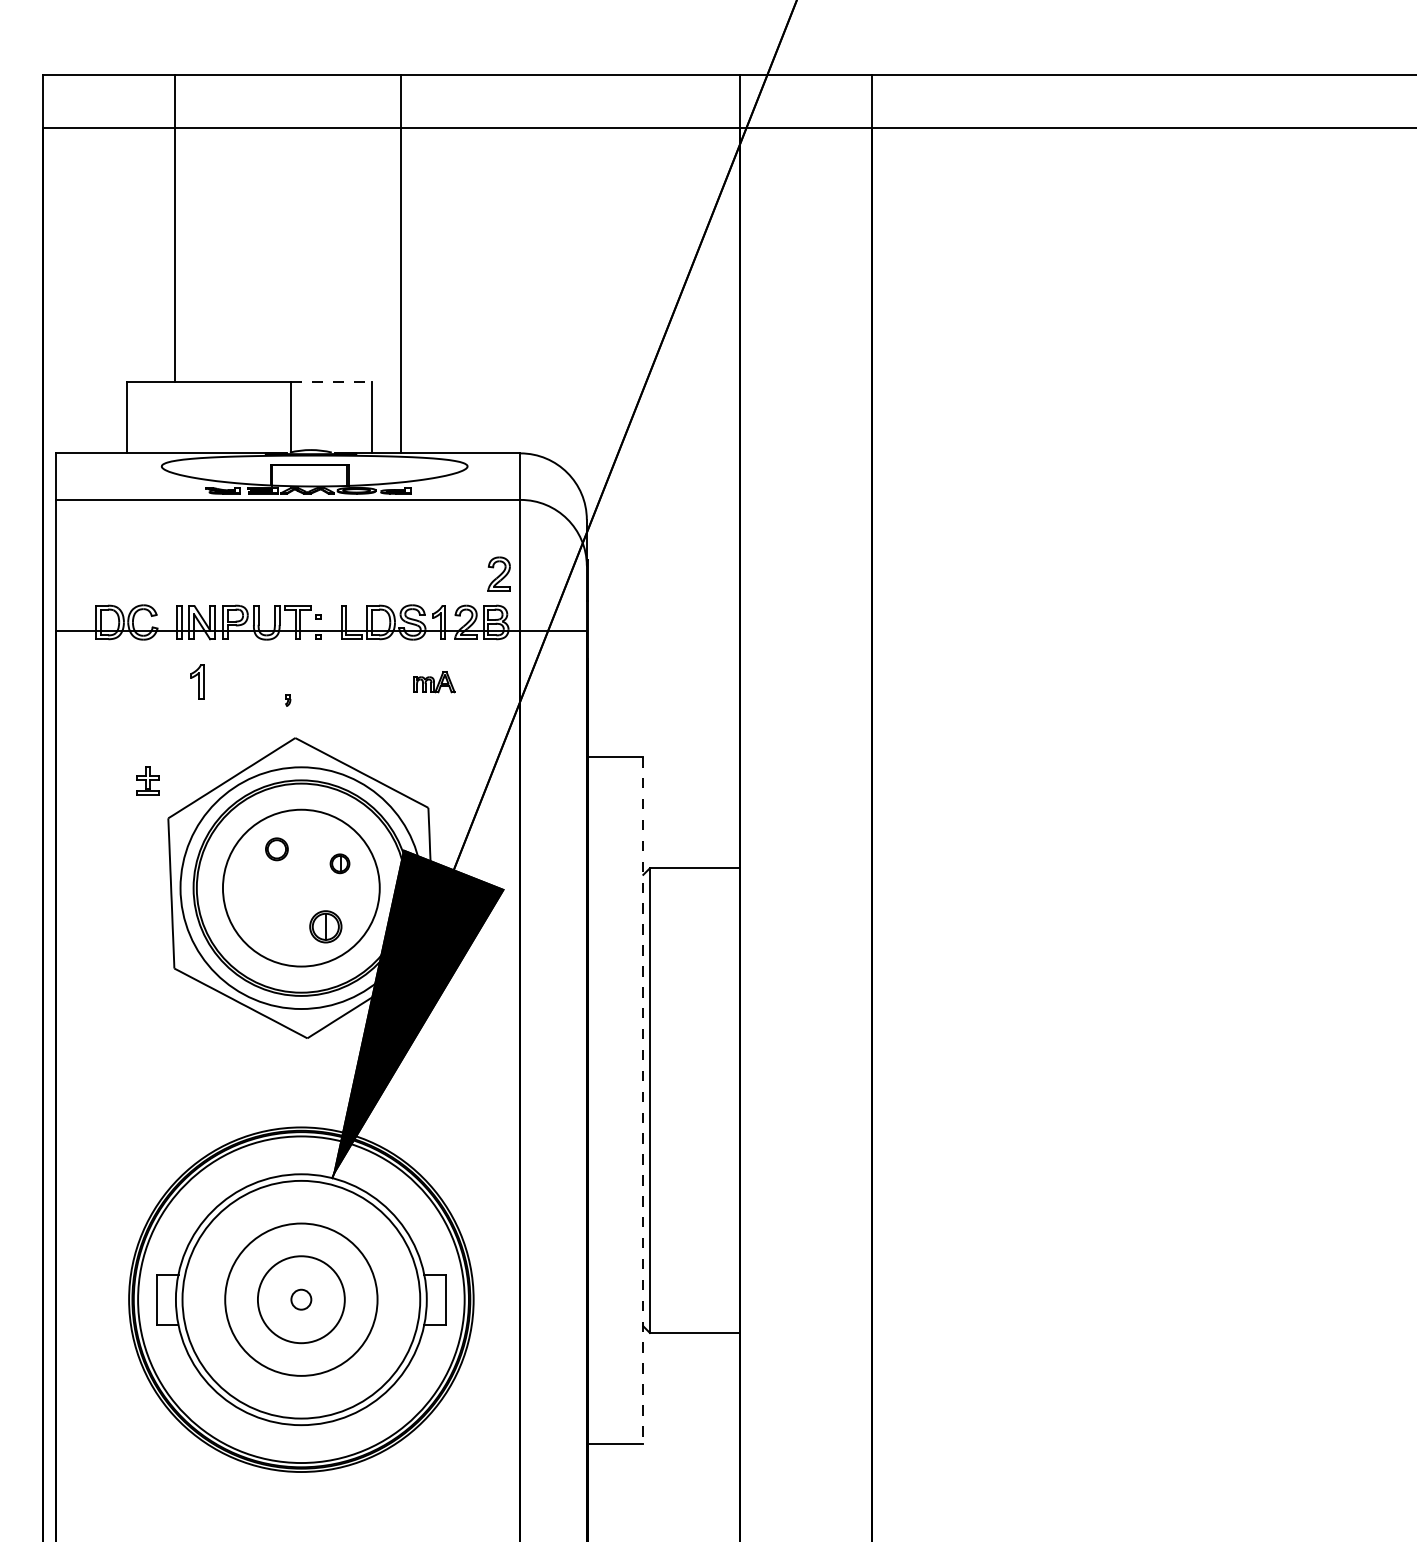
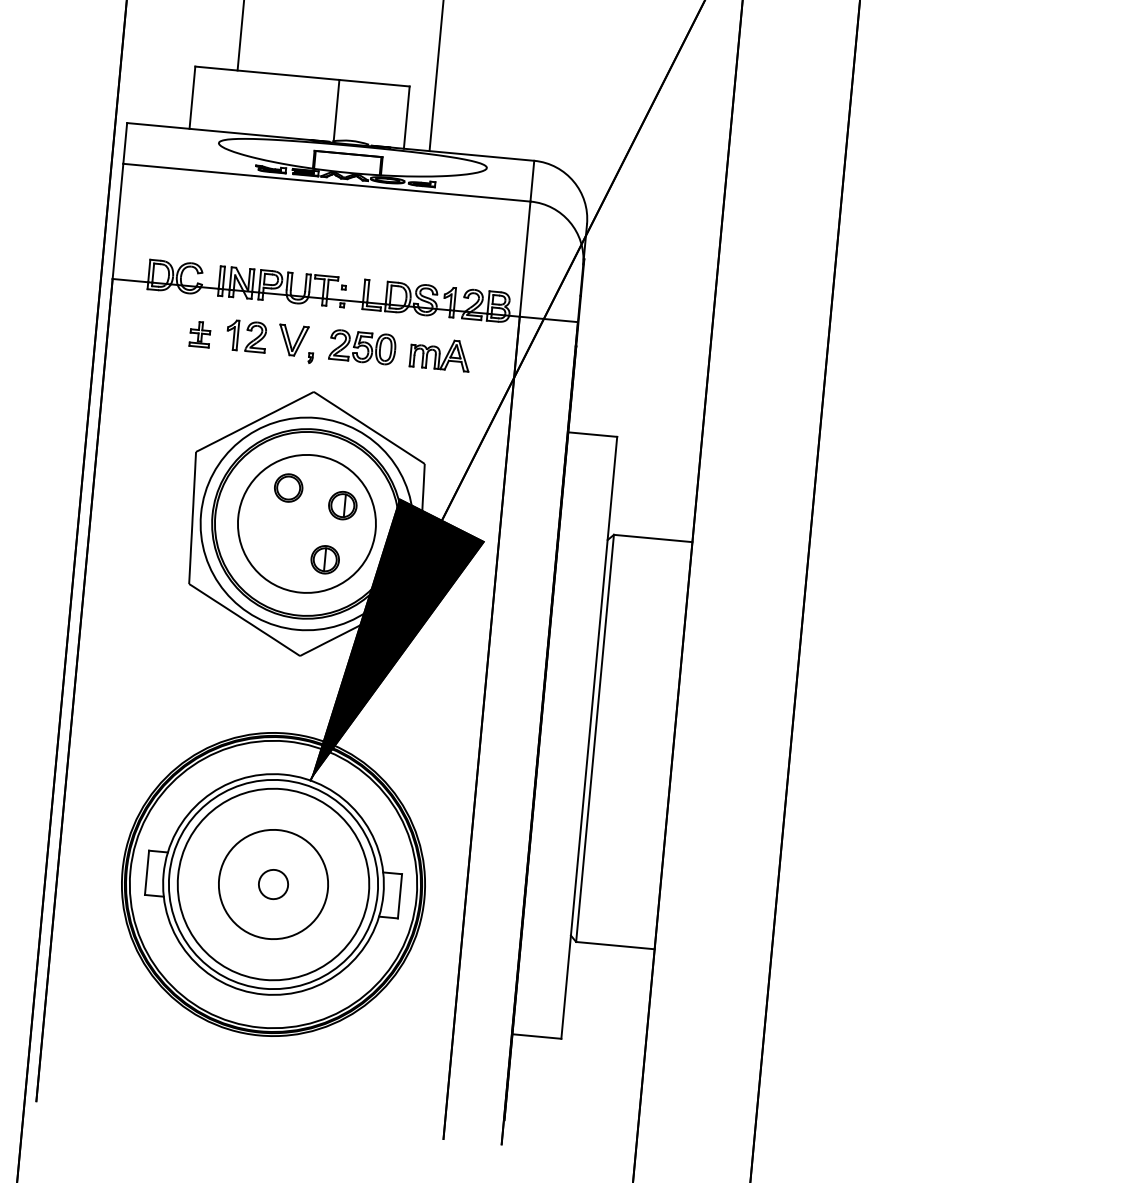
line: (332, 382) -> (375, 83), dashed -> solid
part: (498, 573) -> (255, 336), moved
part: (266, 681) -> (293, 340), added
part: (434, 681) -> (440, 353), size x1.67
part: (345, 682) -> (362, 347), added
part: (147, 780) -> (200, 334), moved
part: (276, 848) -> (288, 487), size x1.43
part: (339, 863) -> (342, 505), size x1.67
line: (643, 1100) -> (589, 737), dashed -> solid
circle: (301, 1299) -> (273, 884), size x1.43
circle: (301, 1299) -> (273, 884), size x1.43
circle: (301, 1299) -> (273, 884), size x1.67

